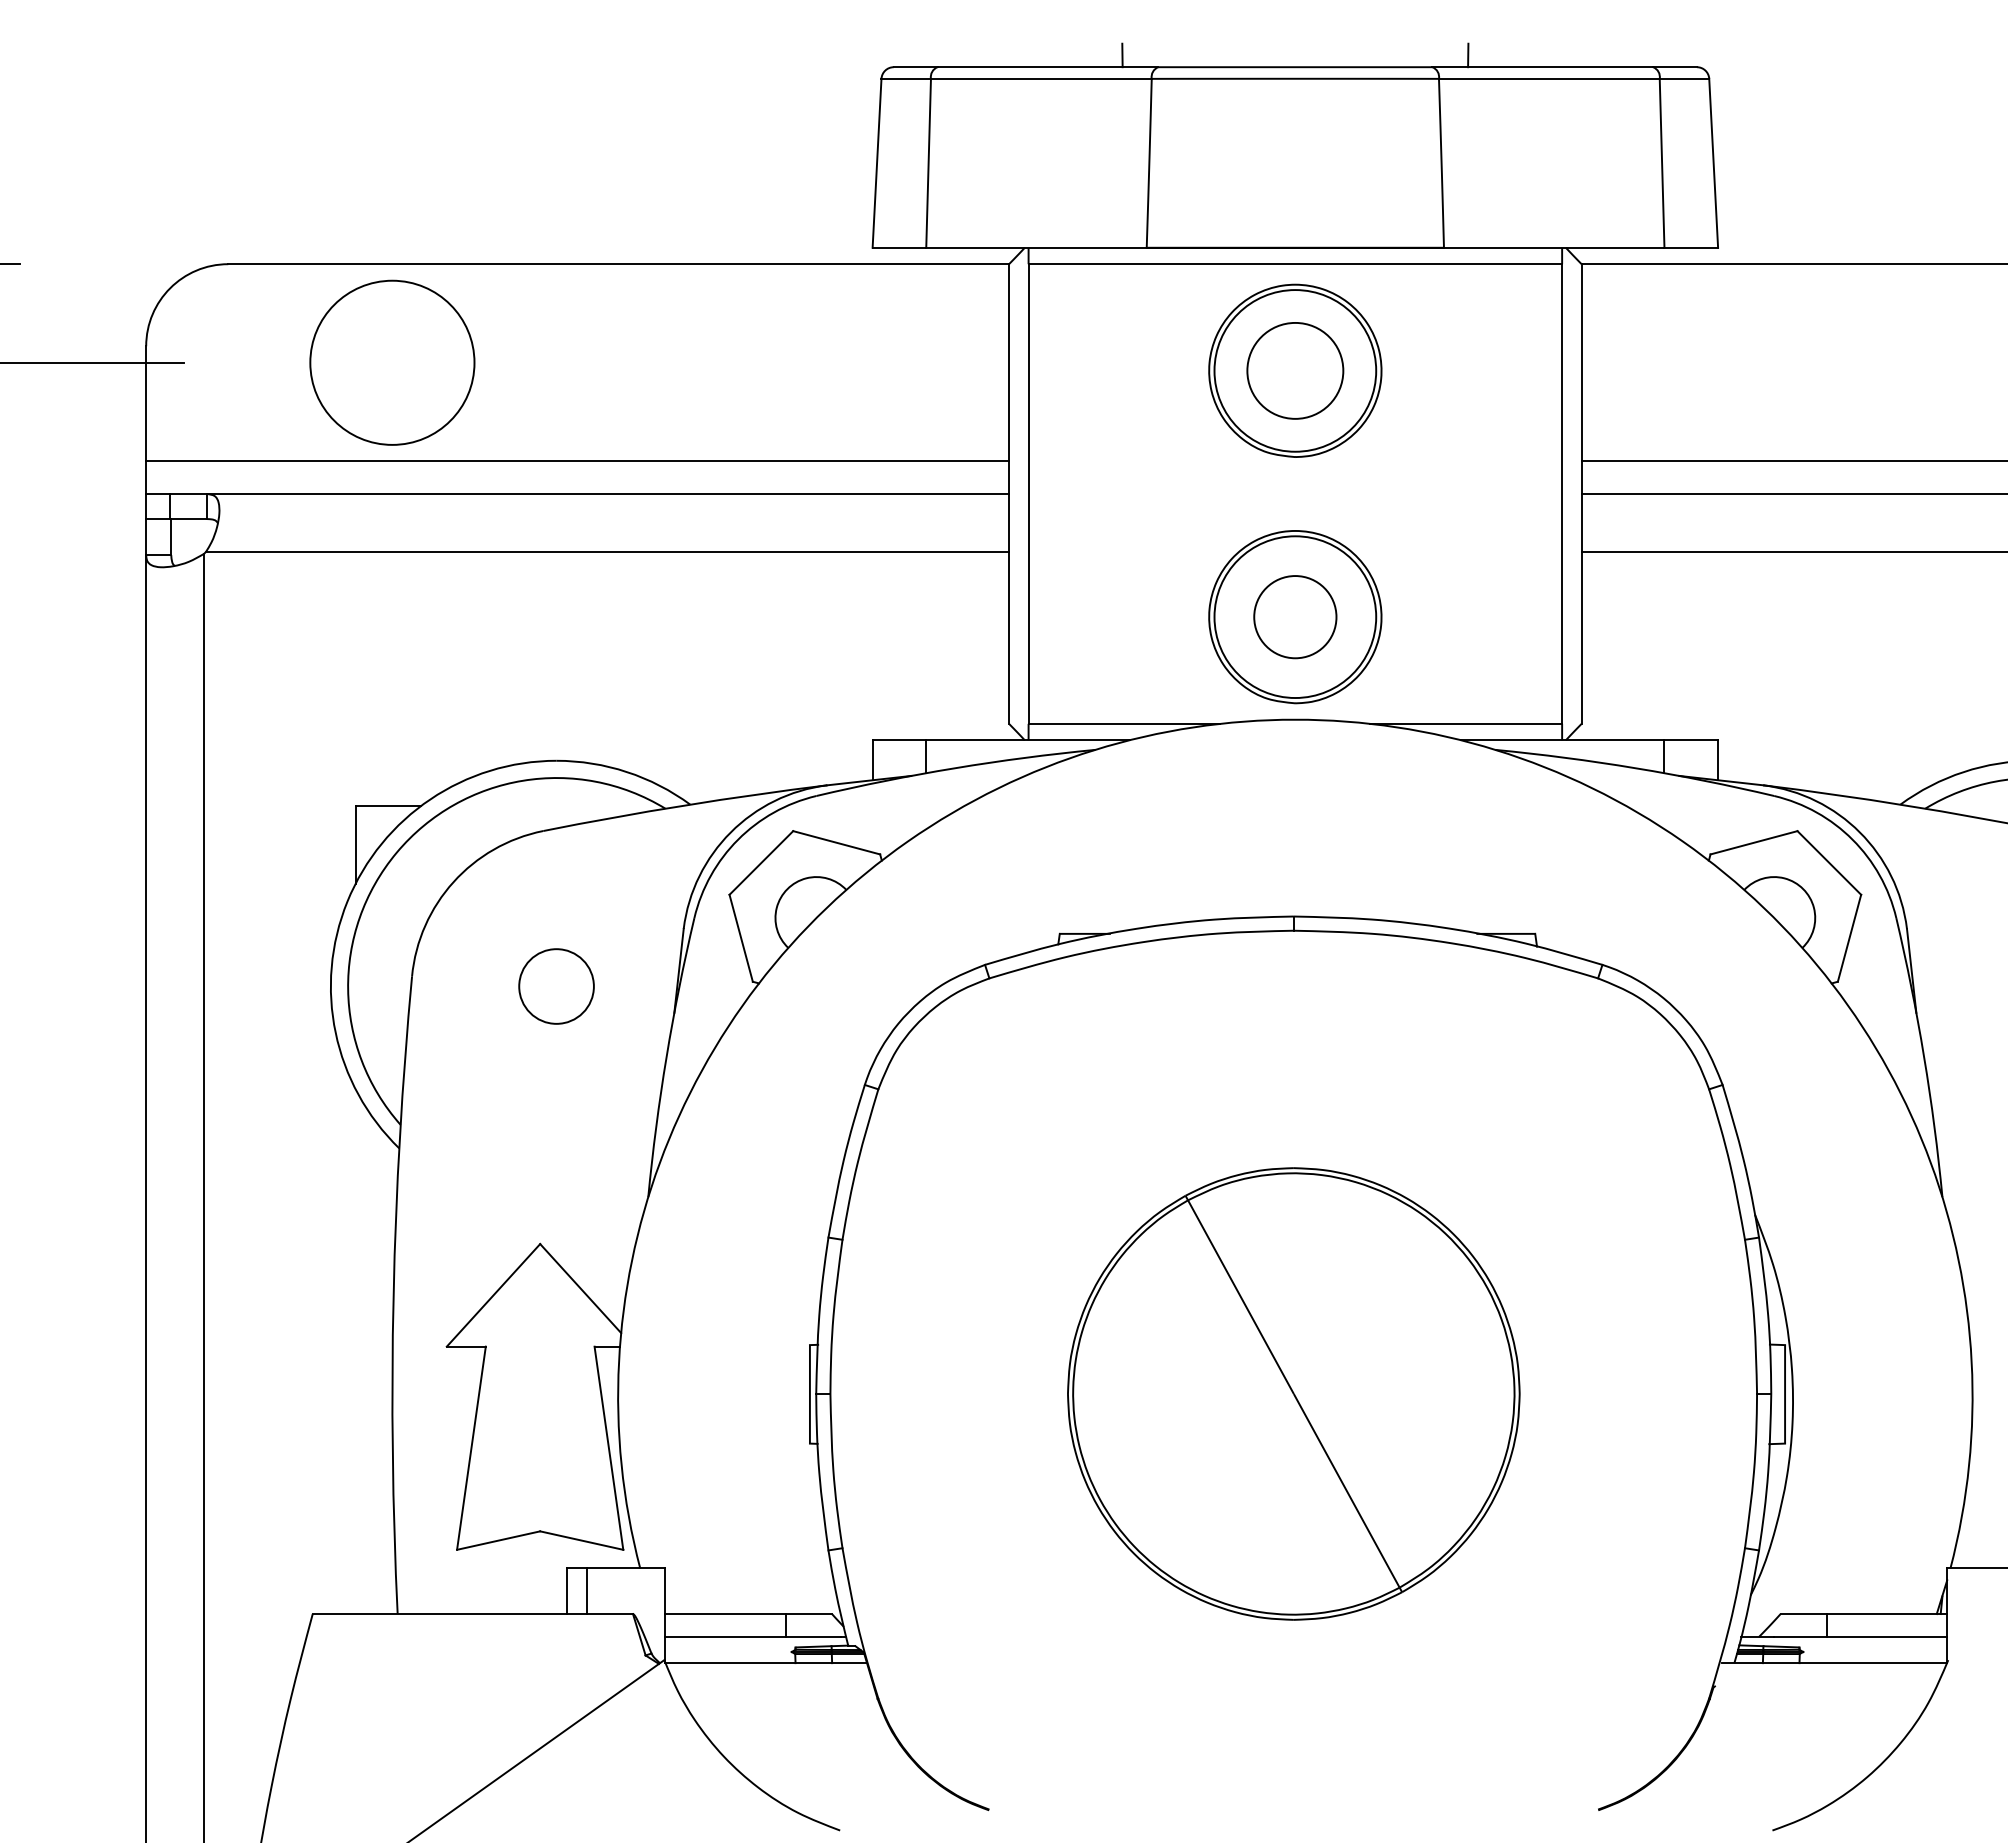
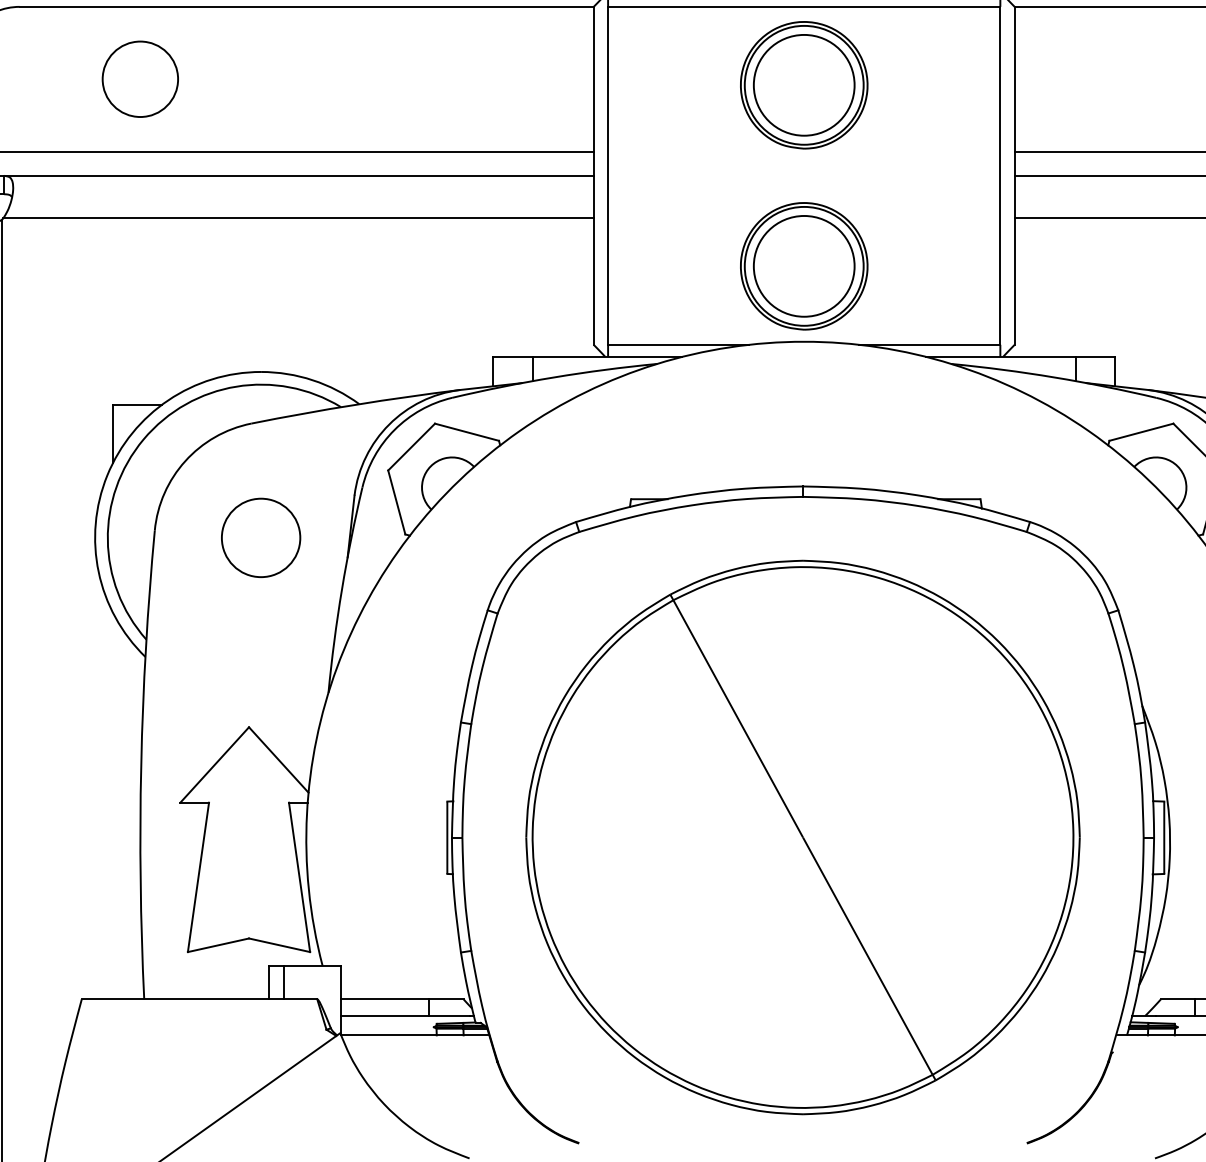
circle: (392, 362) -> (140, 79), size x0.62
circle: (1294, 370) -> (803, 85), size x1.43
circle: (1294, 616) -> (803, 265), size x1.67
circle: (556, 986) -> (261, 537), size x1.43
part: (1293, 1393) -> (802, 837), size x1.67

